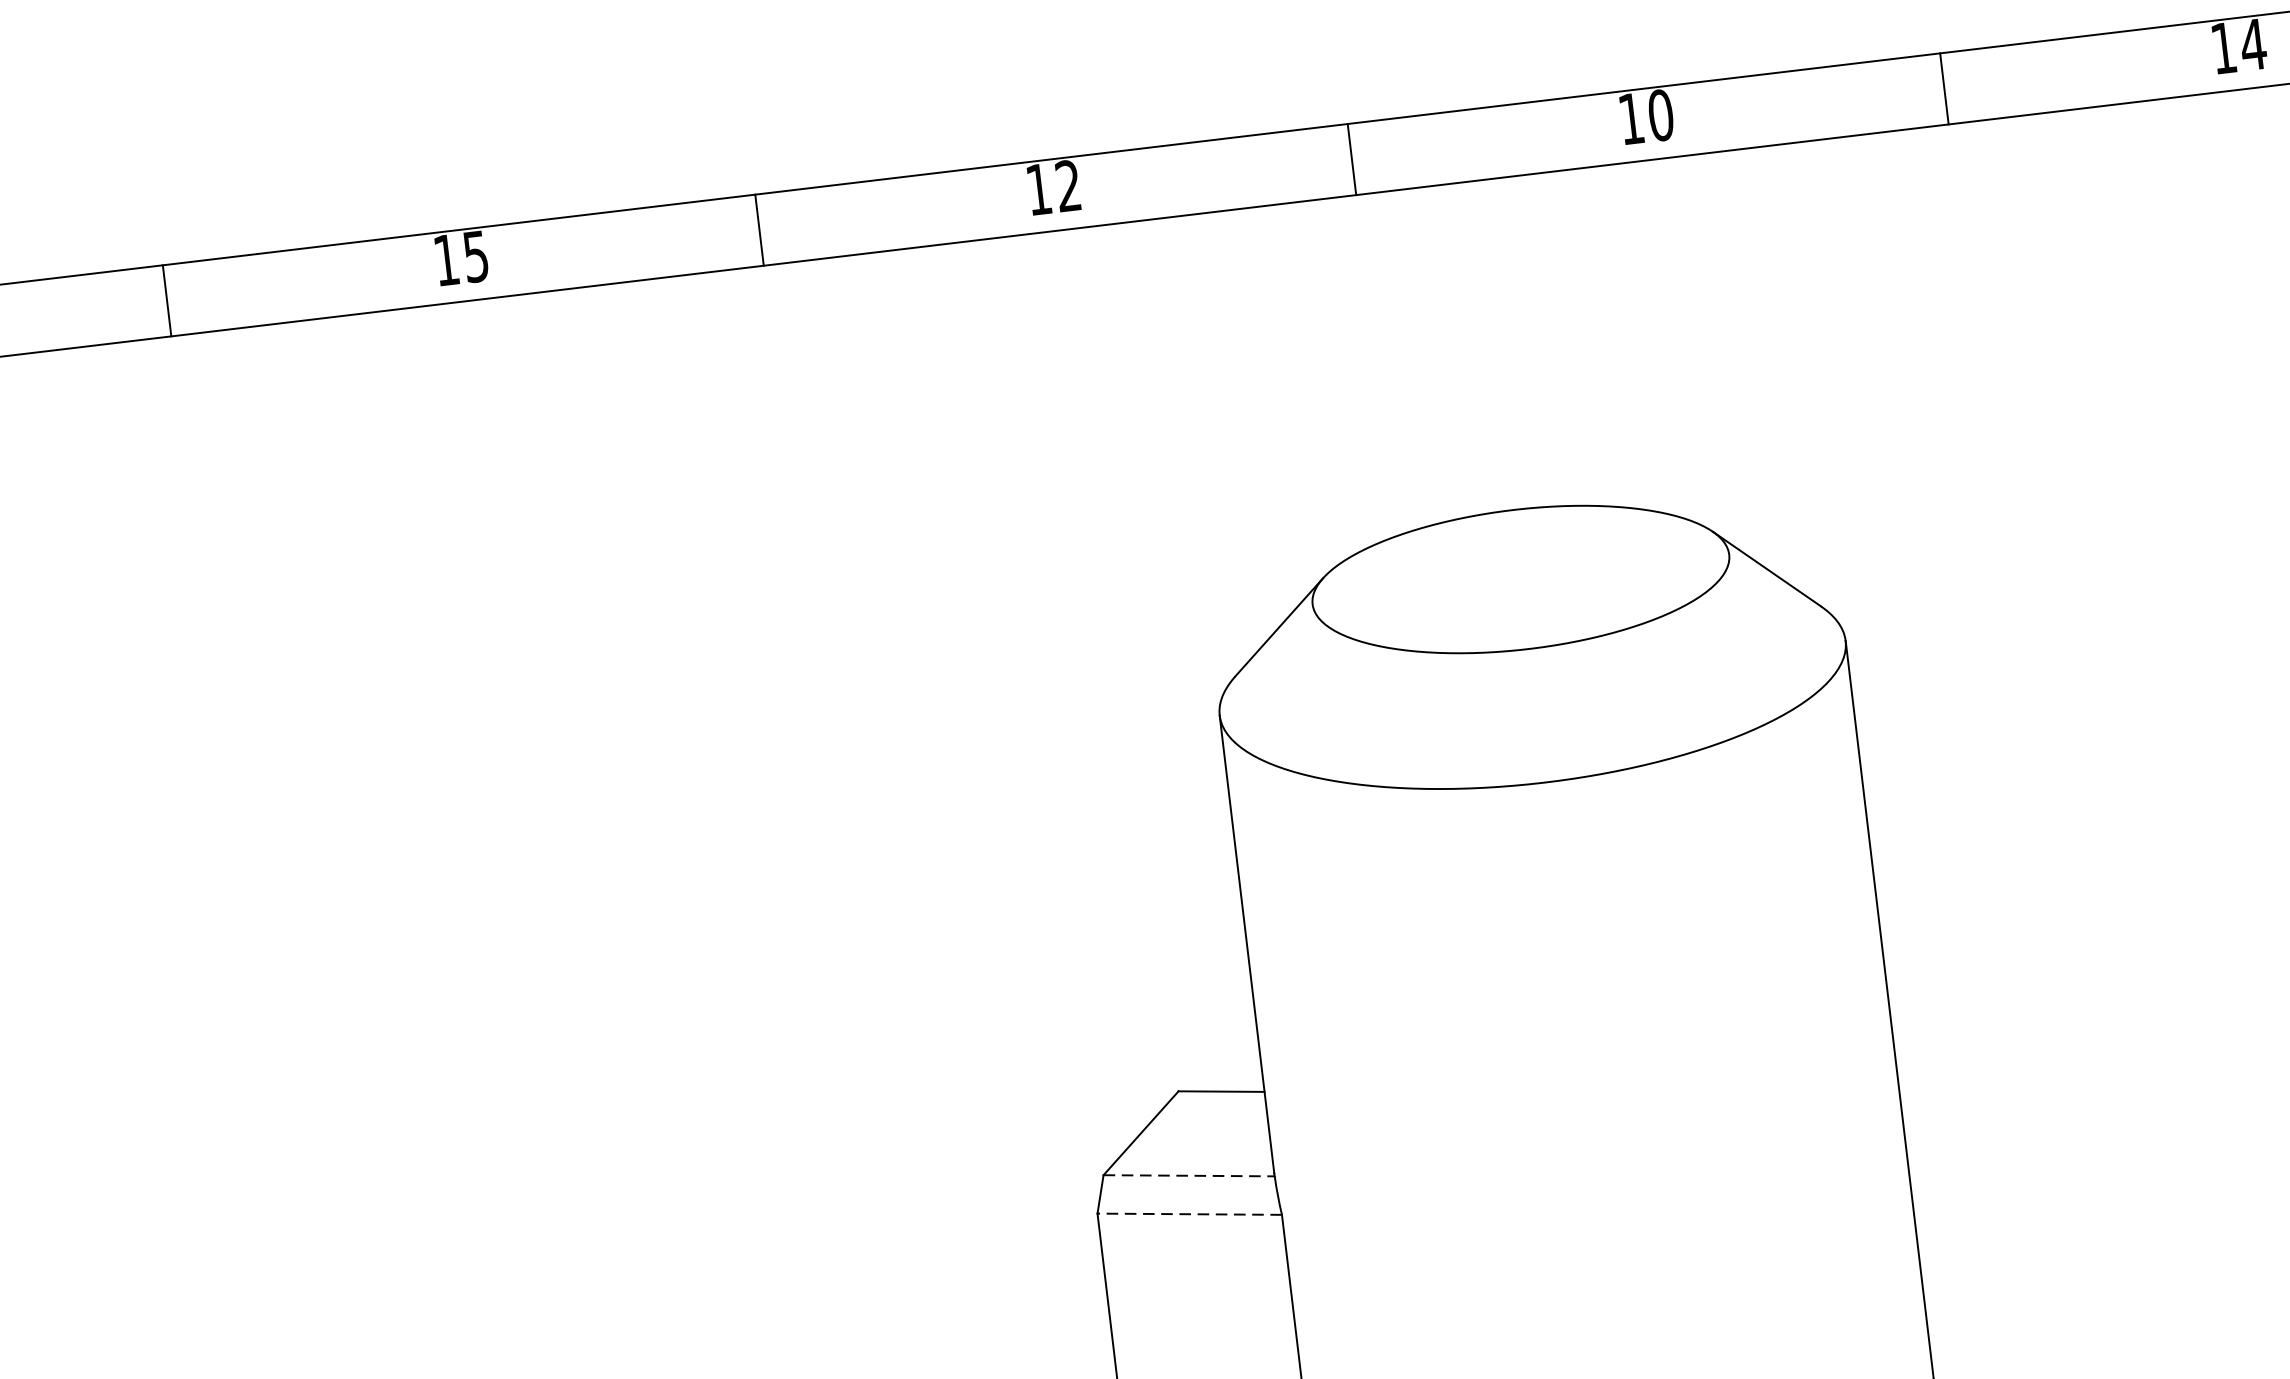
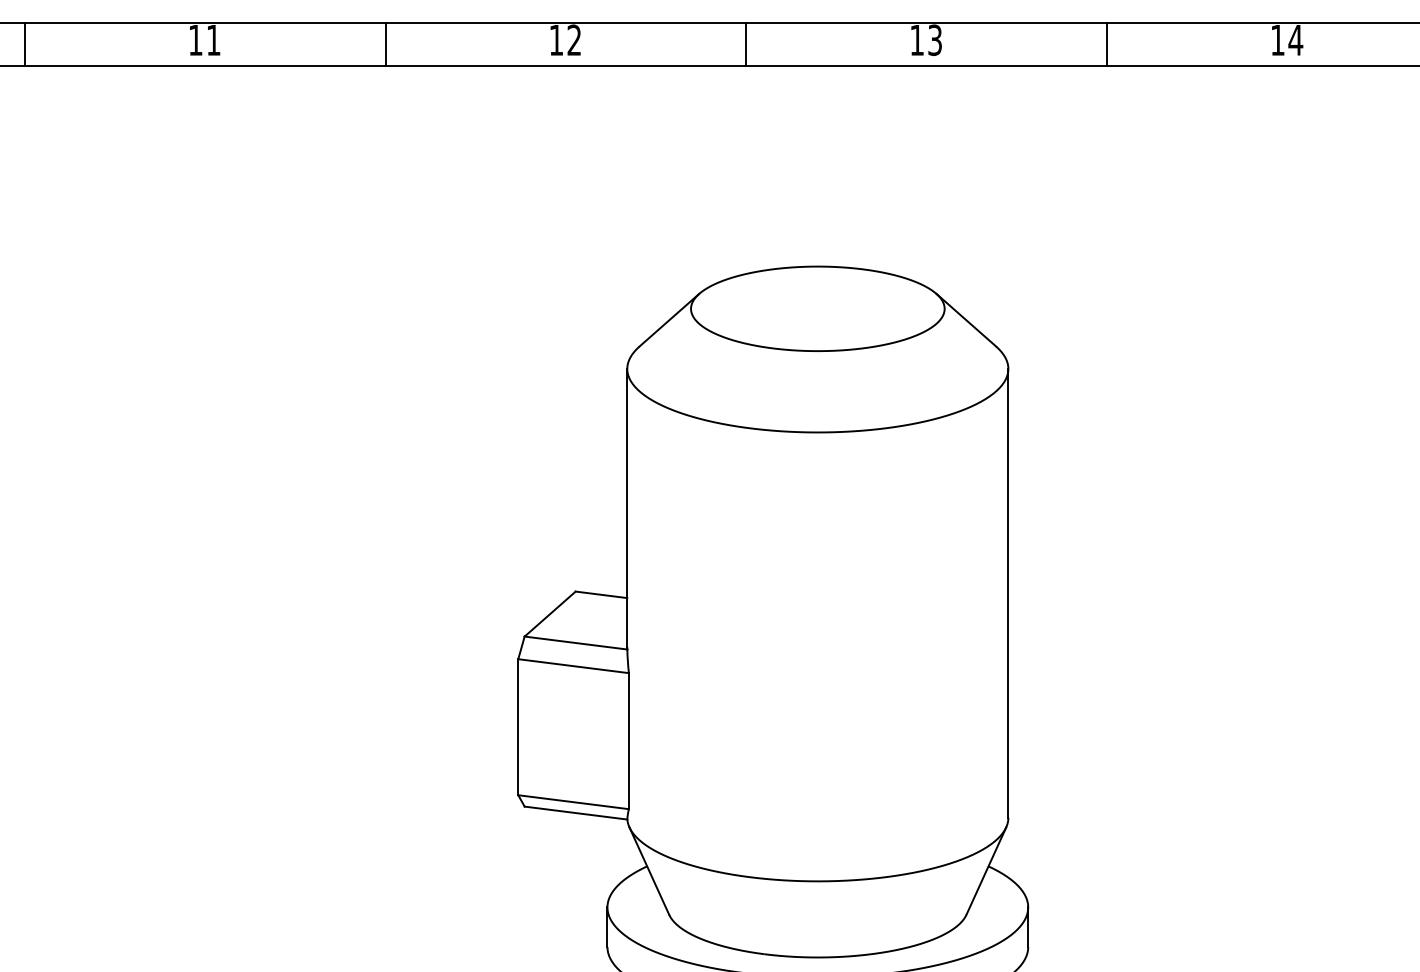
text: (1661, 115) -> (935, 40), 10 -> 13
text: (475, 257) -> (213, 40), 15 -> 11
line: (1190, 1176) -> (576, 643), dashed -> solid
line: (1189, 1214) -> (573, 666), dashed -> solid

